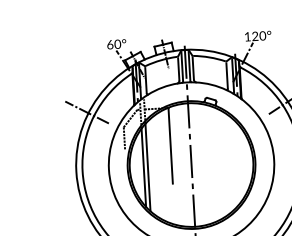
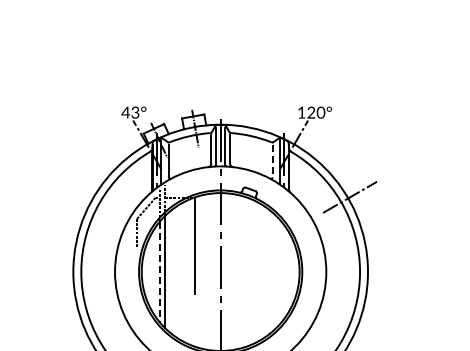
text: (113, 44) -> (130, 112), 60° -> 43°
line: (227, 76) -> (272, 161), solid -> dashed
line: (87, 111) -> (91, 196), removed
line: (143, 168) -> (159, 272), solid -> dashed

